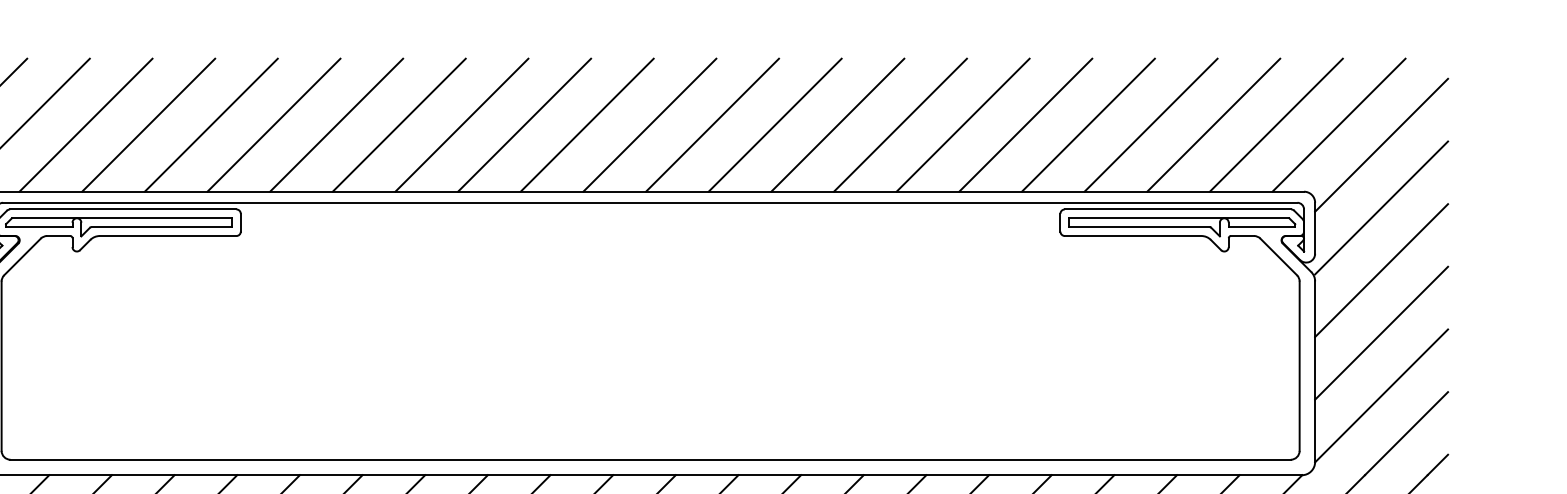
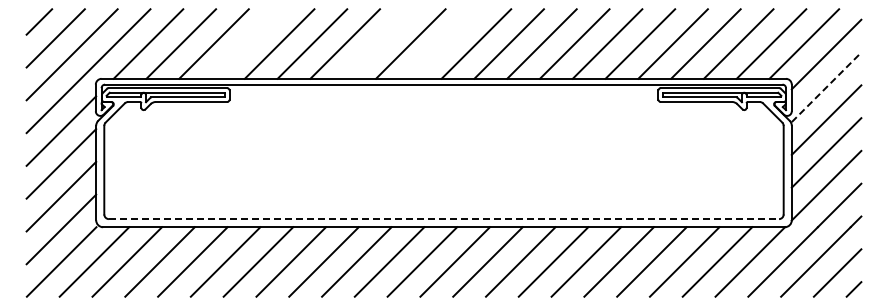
line: (273, 124) -> (246, 43), removed
line: (523, 124) -> (377, 43), removed
line: (649, 124) -> (443, 43), removed
line: (1381, 206) -> (826, 86), solid -> dashed
line: (651, 460) -> (444, 219), solid -> dashed

